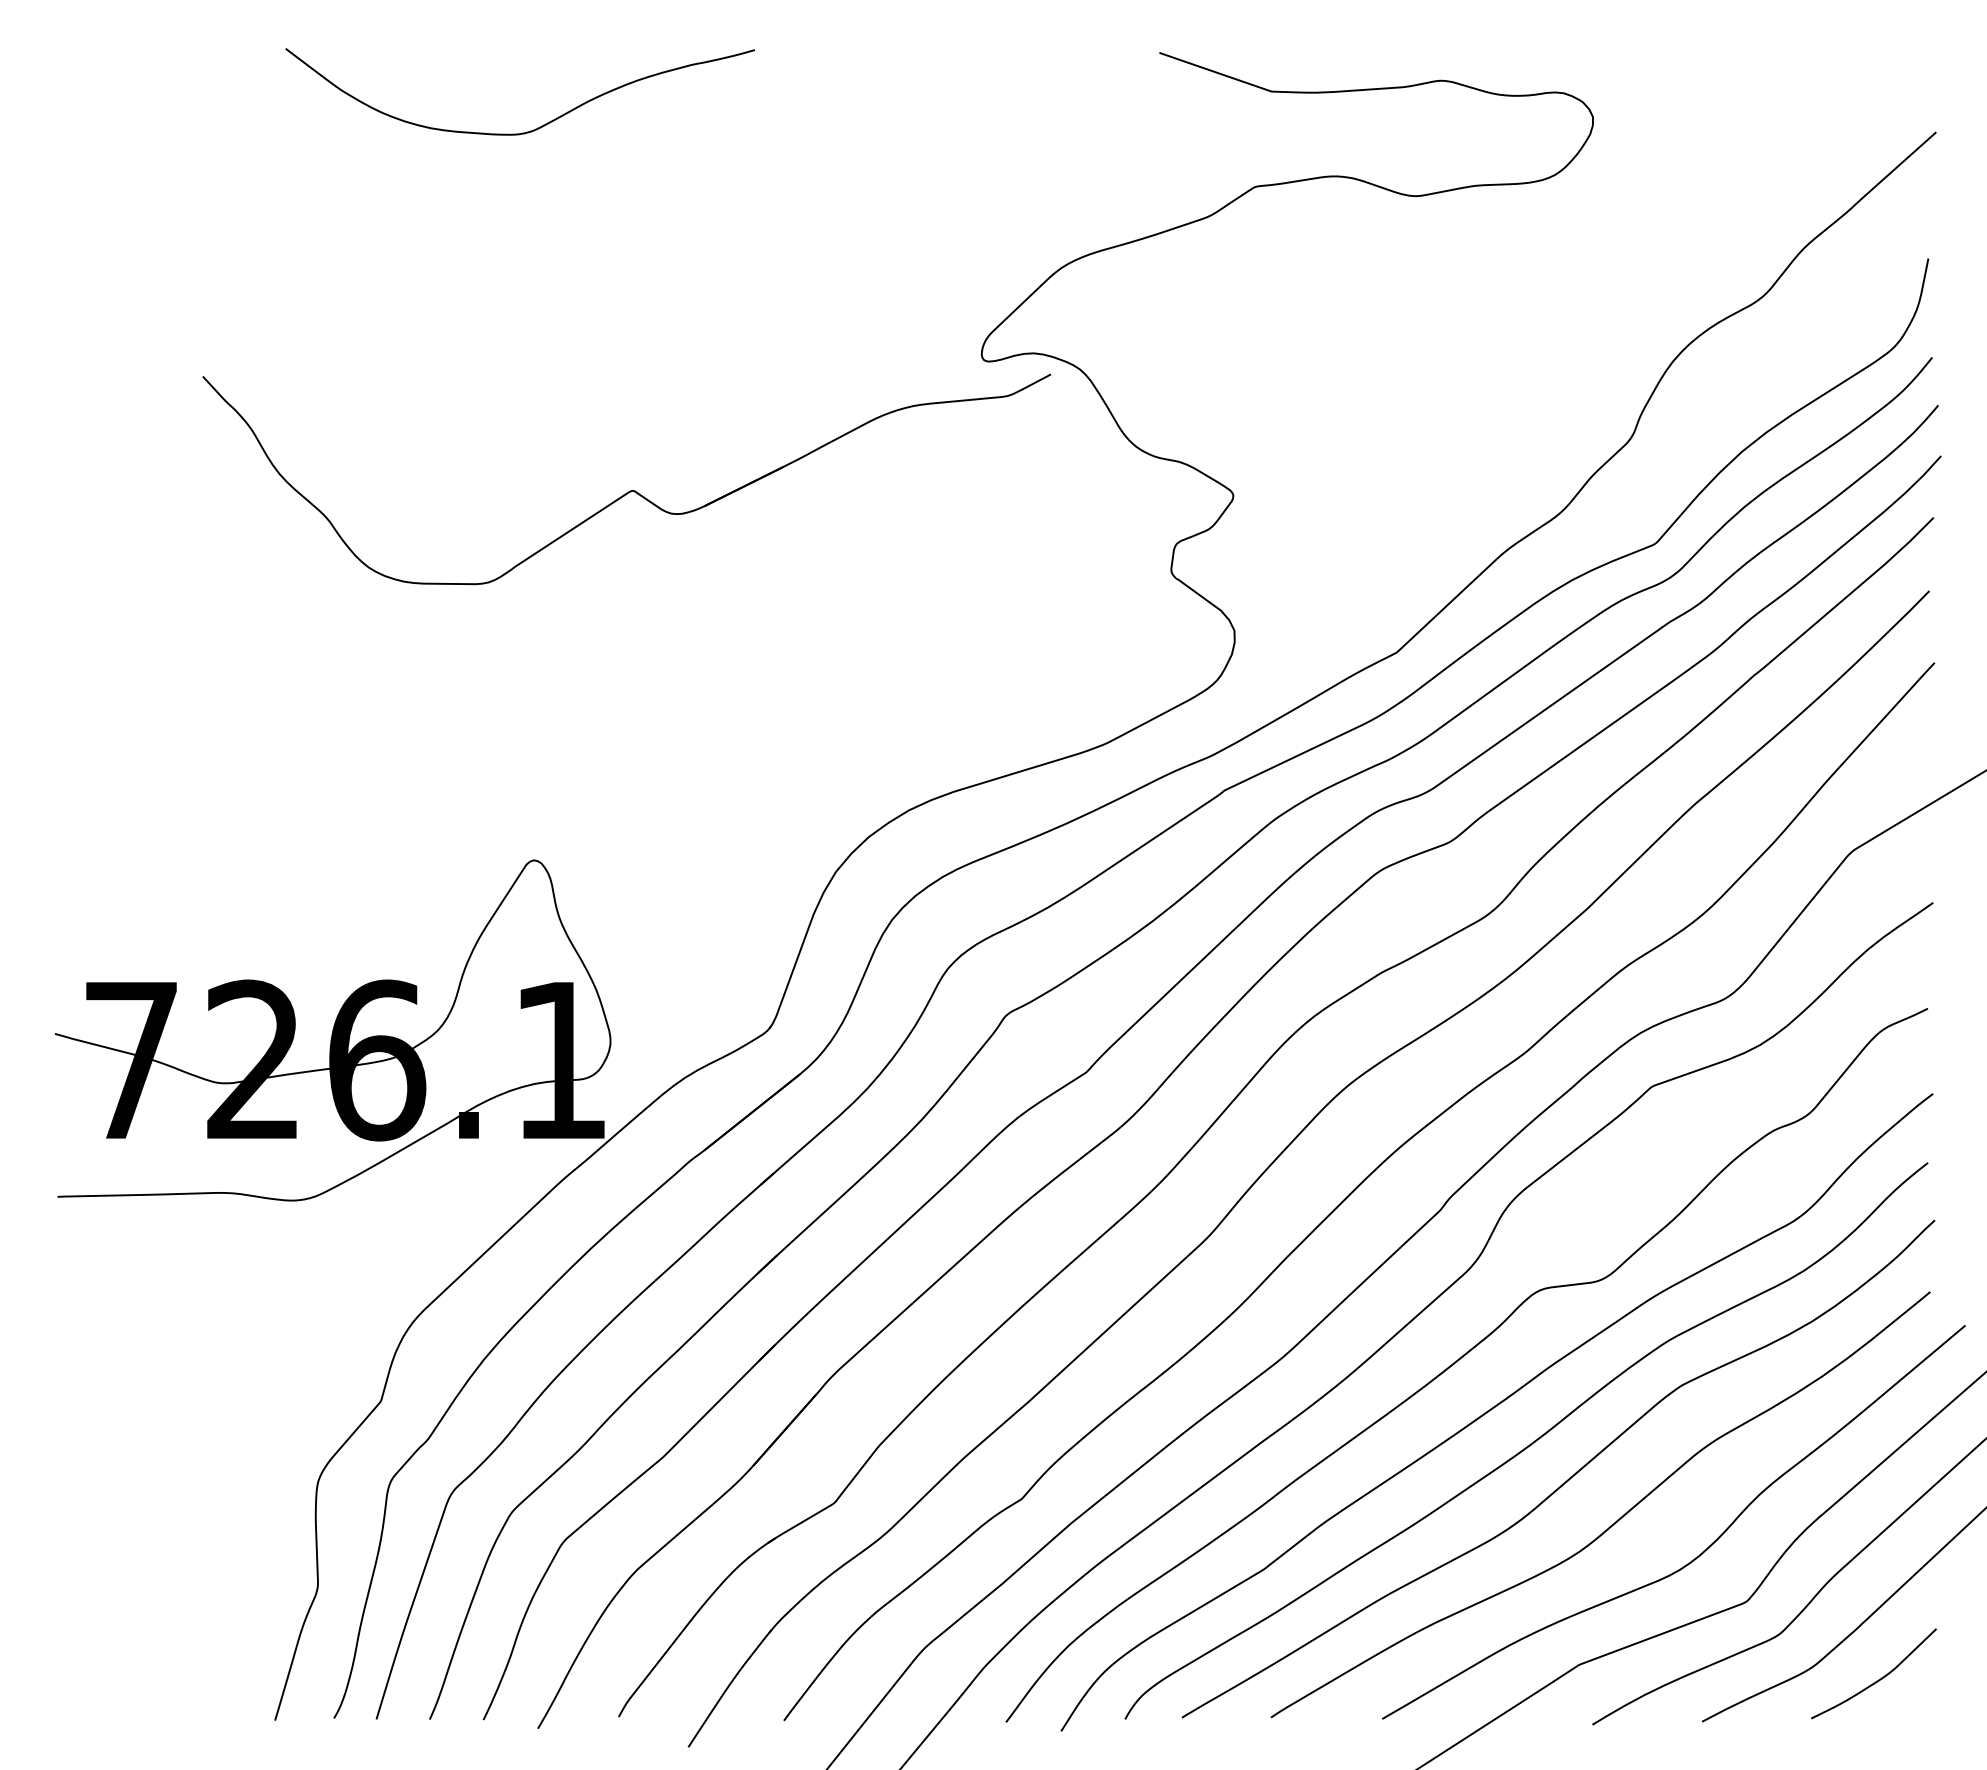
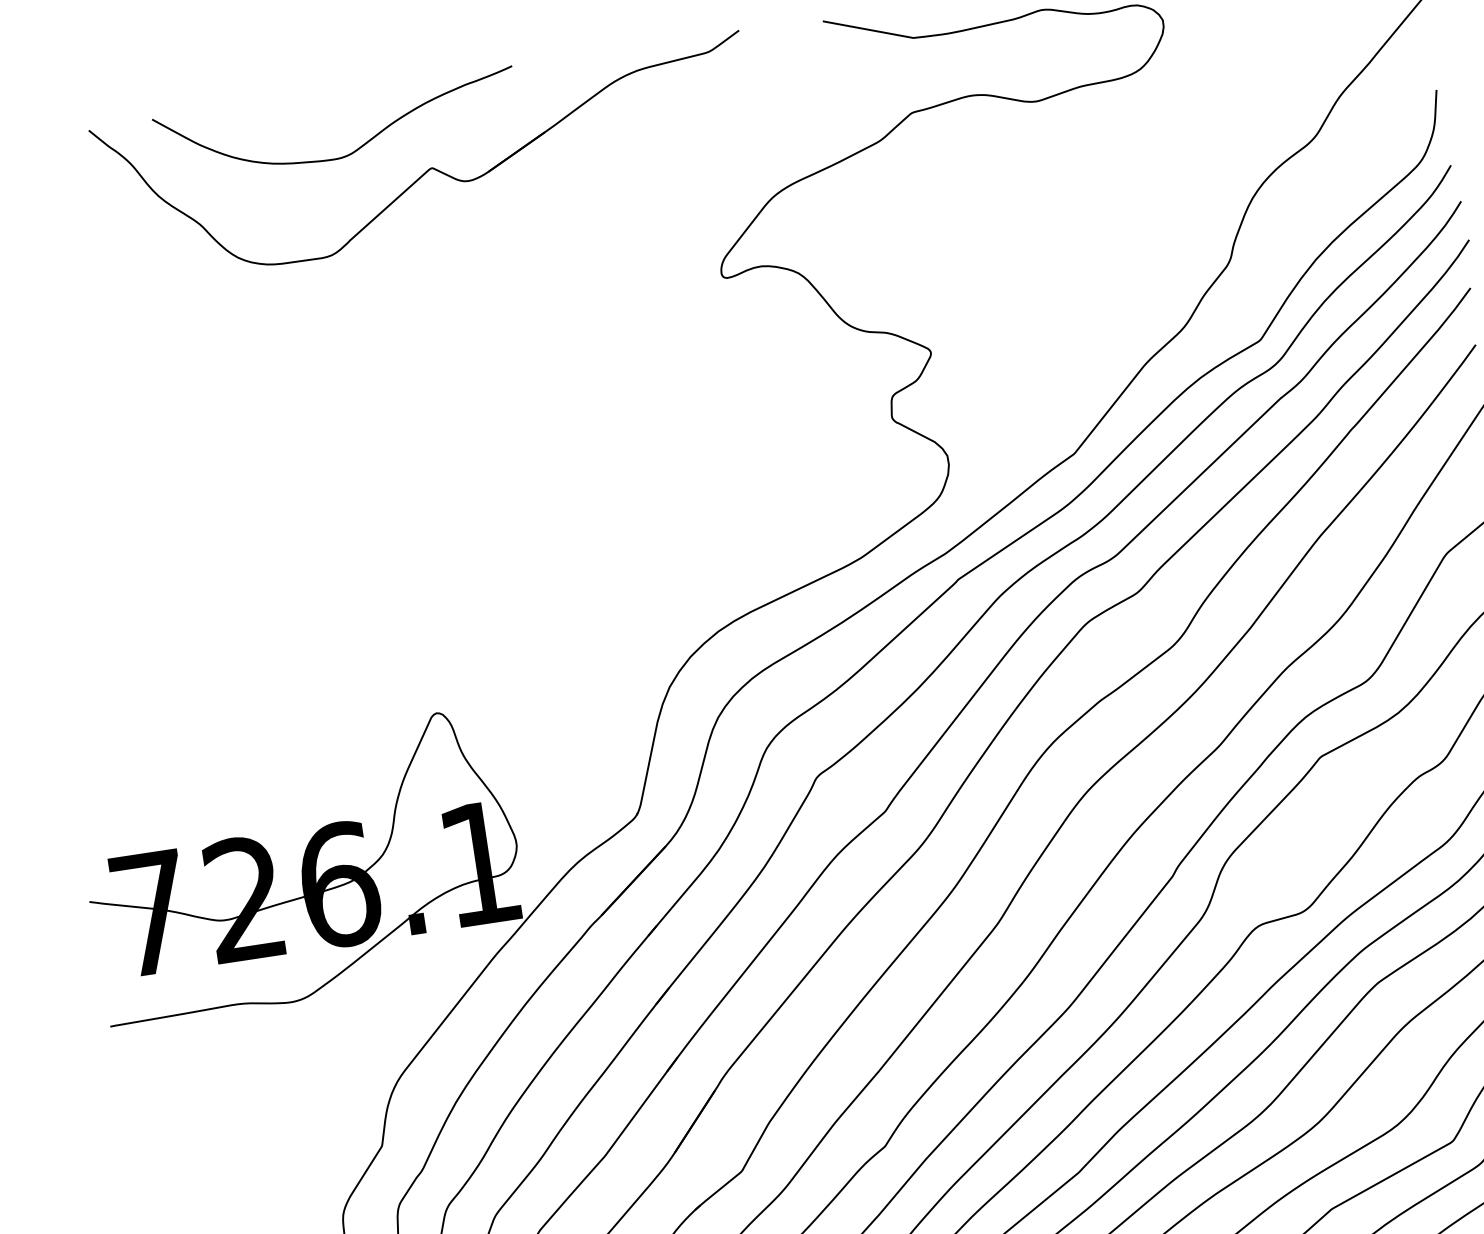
part: (630, 490) -> (430, 168), moved

